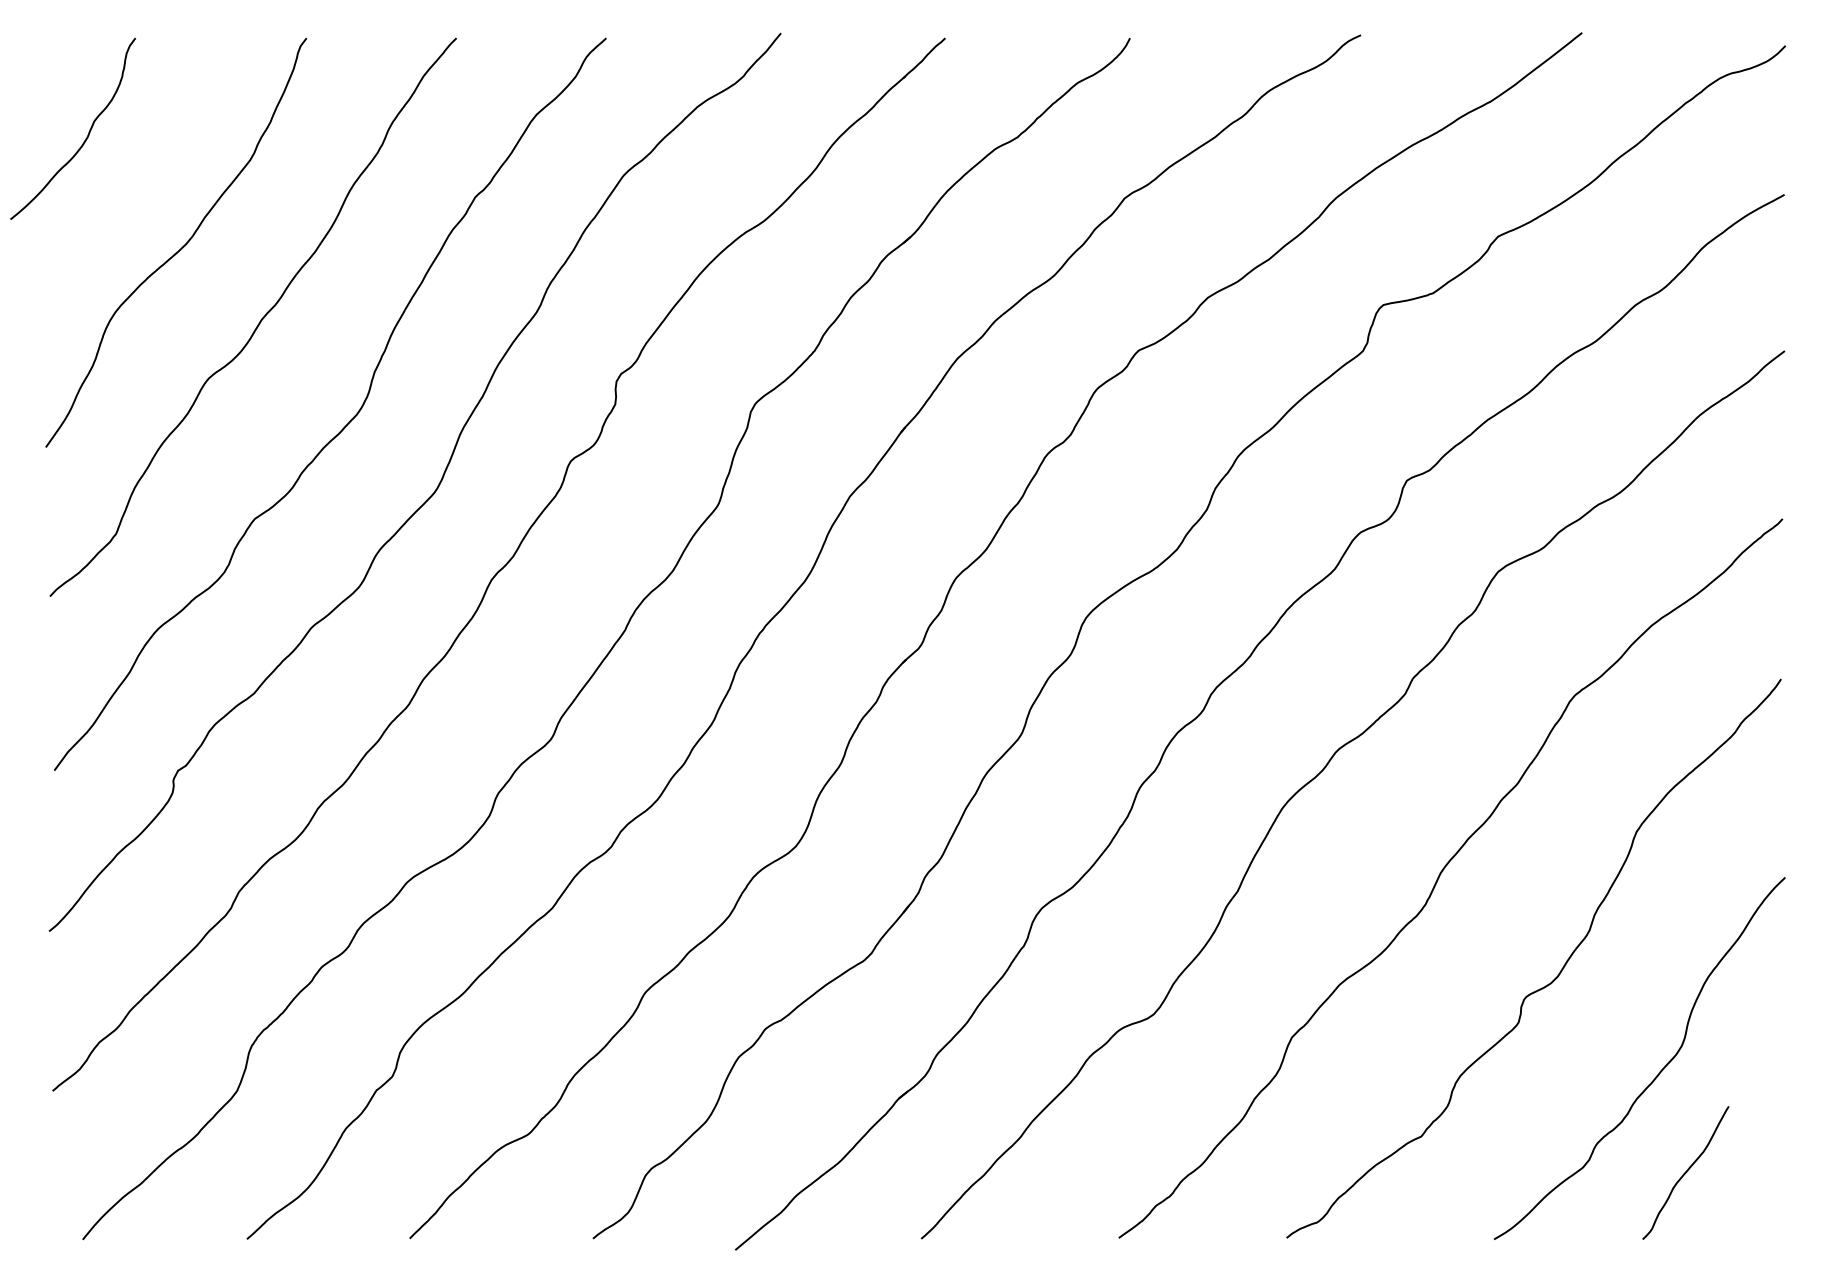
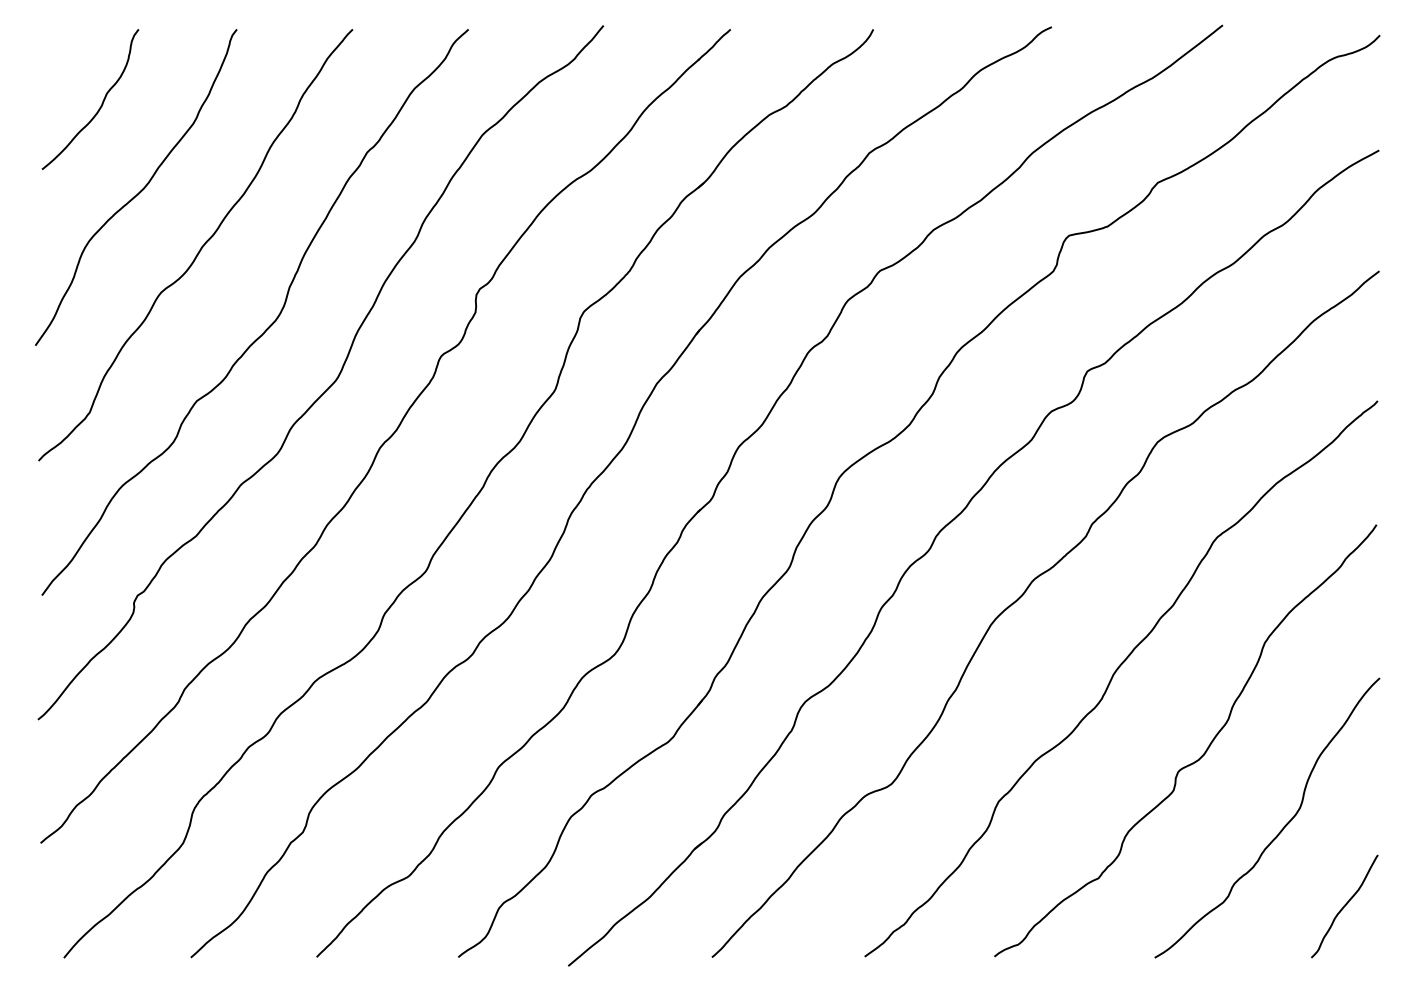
curve: (87, 134) -> (101, 103), moved
curve: (1685, 1172) -> (1344, 906), moved

